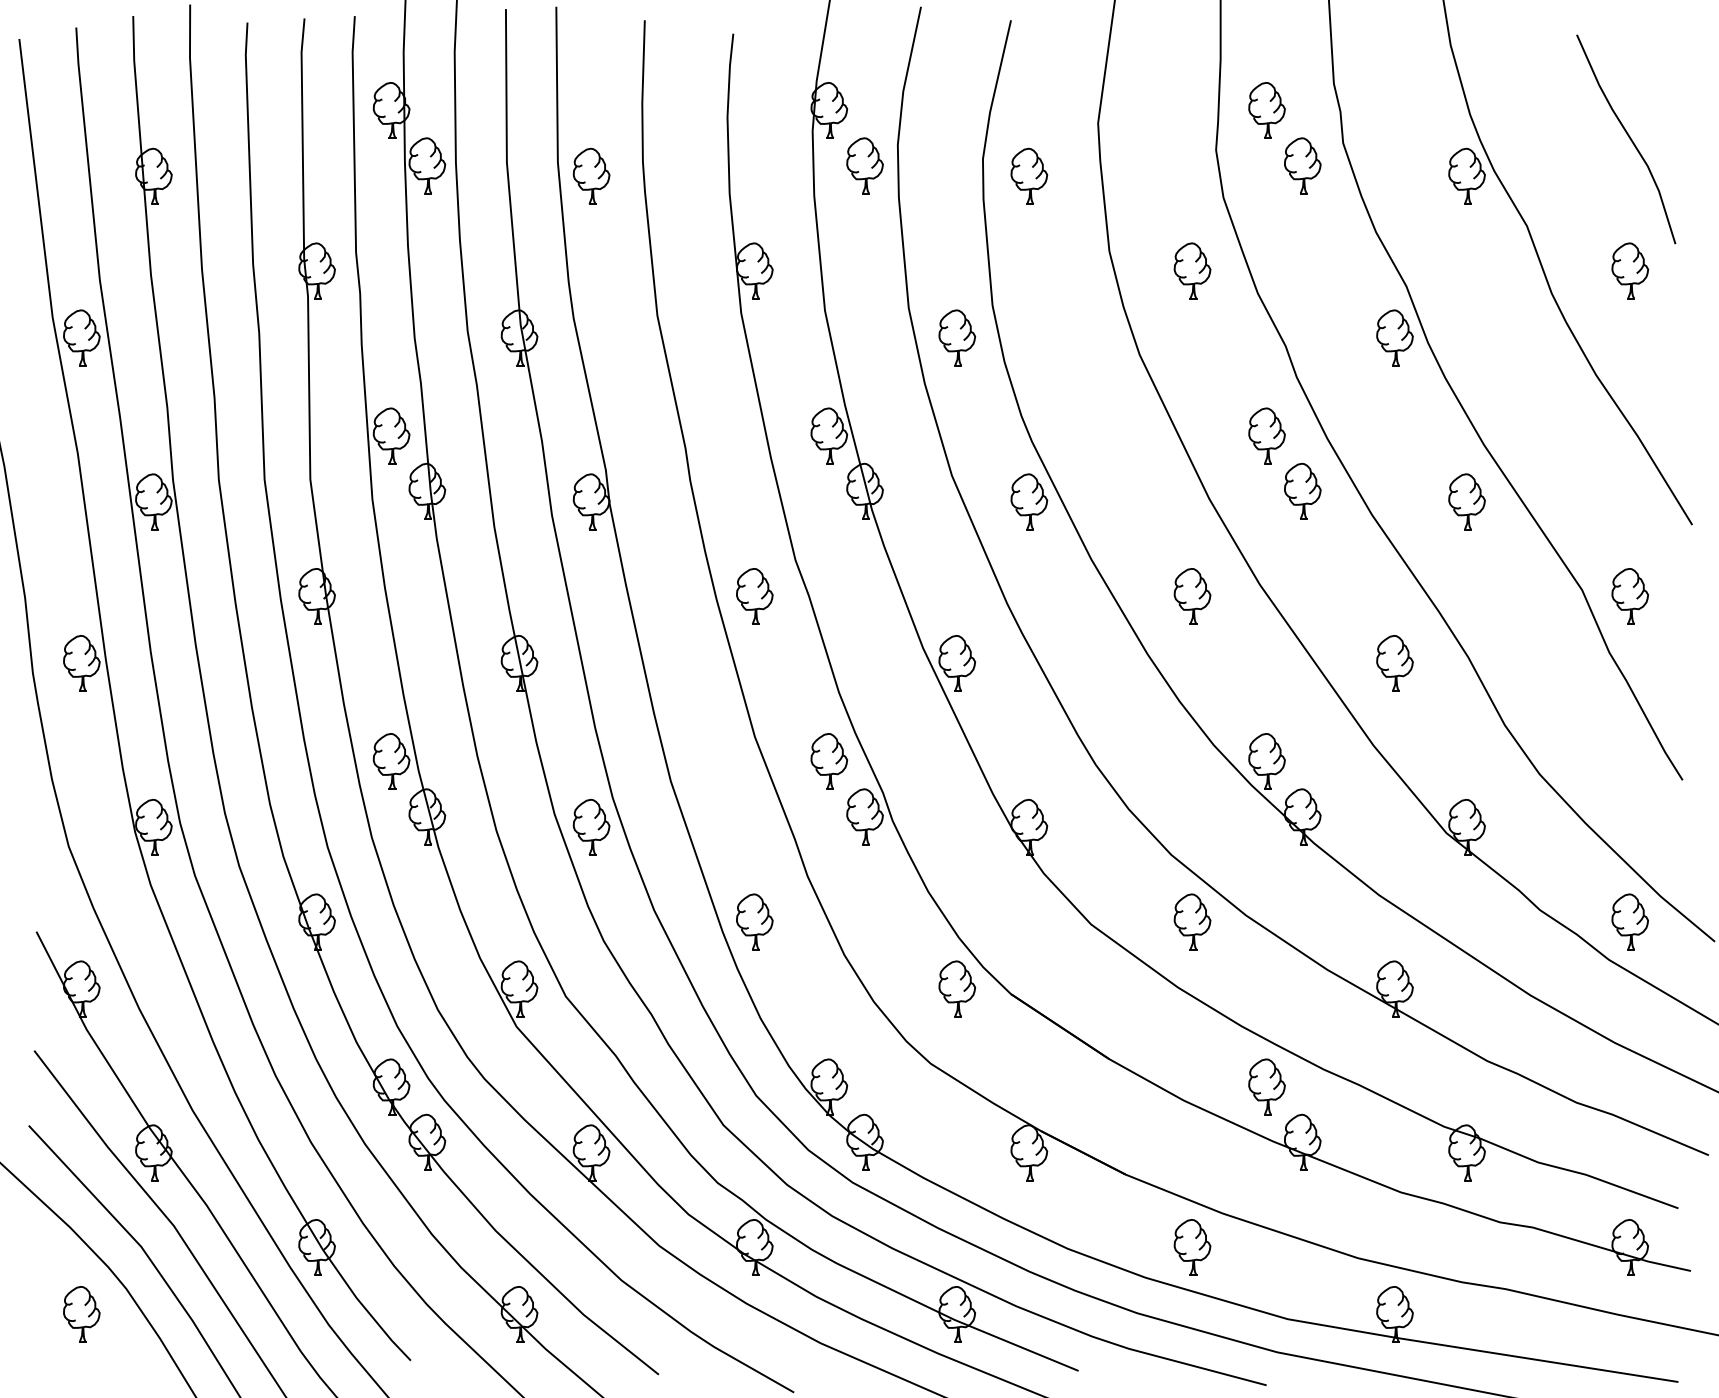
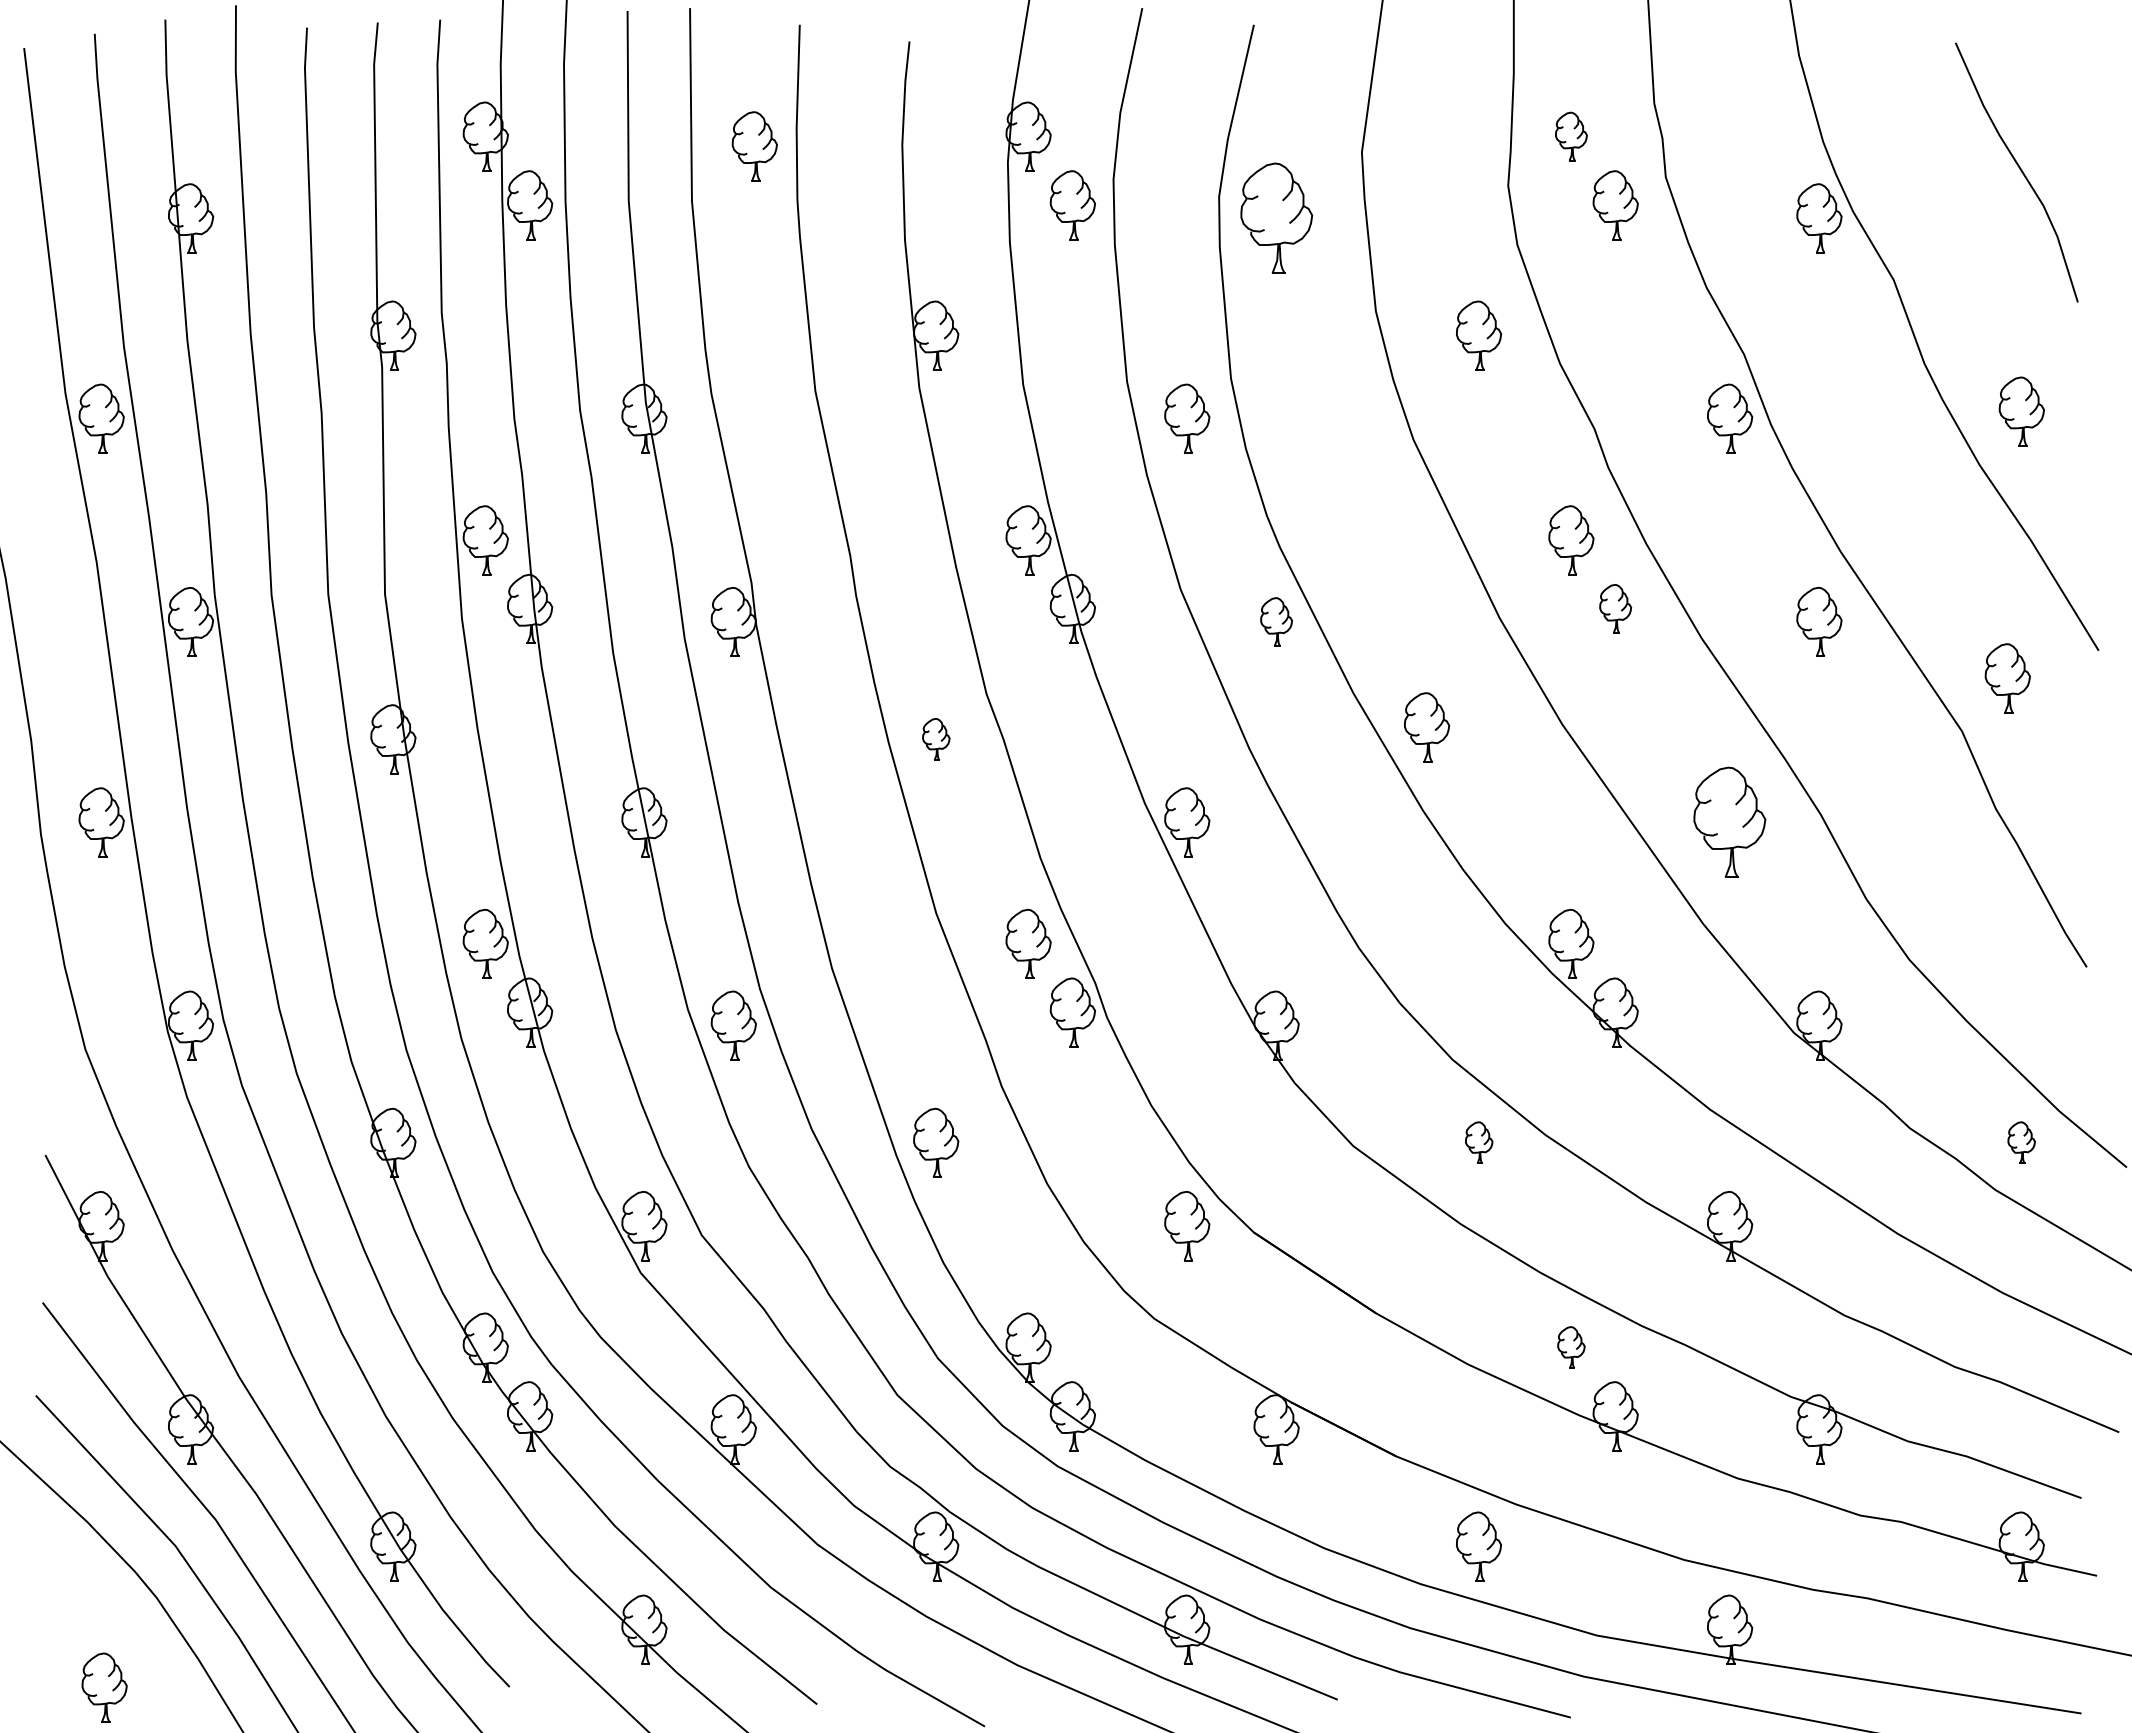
part: (1267, 110) -> (1571, 136), size x0.7
part: (591, 176) -> (754, 146), moved
part: (1029, 176) -> (1276, 218), size x1.6
part: (1630, 270) -> (2021, 411), moved
part: (1302, 490) -> (1615, 608), size x0.7
part: (1029, 501) -> (1276, 621), size x0.7
part: (755, 596) -> (936, 739), size x0.6
part: (1192, 596) -> (1427, 727), moved
part: (1630, 596) -> (2007, 678), moved
part: (1395, 663) -> (1730, 822), size x1.6
part: (1192, 921) -> (1479, 1142), size x0.6
part: (1630, 921) -> (2021, 1142), size x0.6
part: (1267, 1086) -> (1571, 1347), size x0.6
part: (81, 1314) -> (104, 1687), moved

